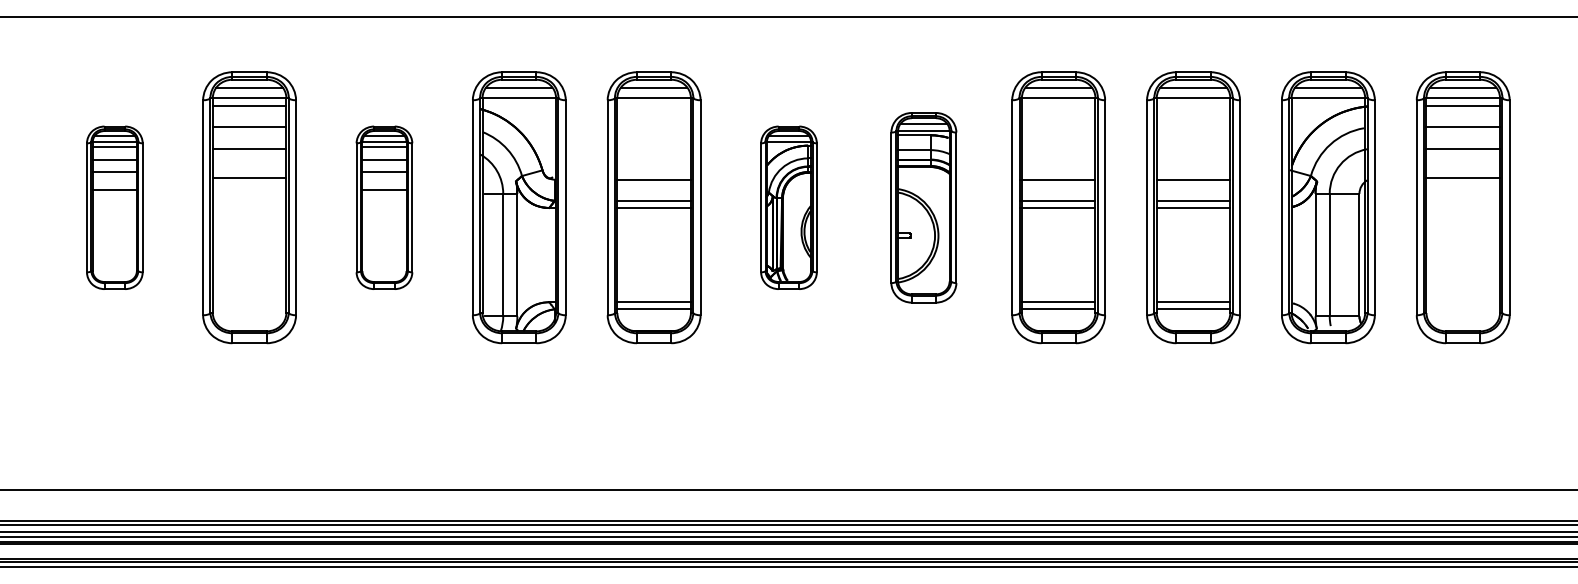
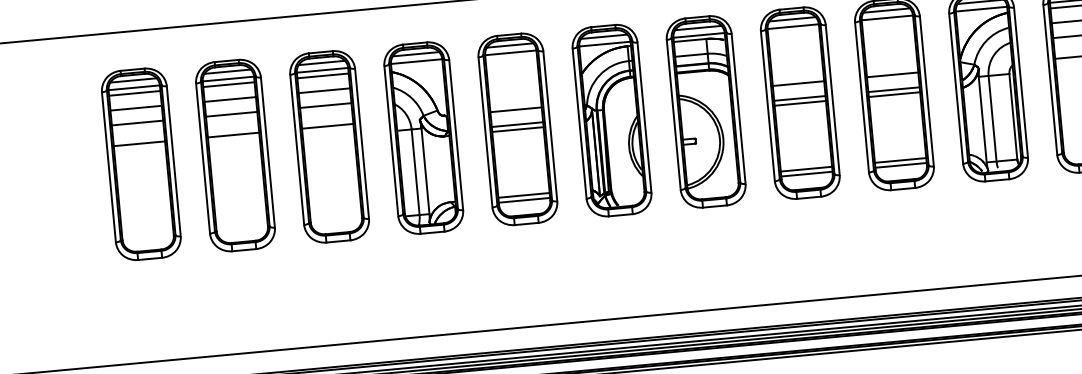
part: (114, 207) -> (141, 164), size x1.67
part: (384, 207) -> (329, 146), size x1.67
part: (788, 207) -> (611, 120), size x1.67
part: (923, 207) -> (705, 111), size x1.43

